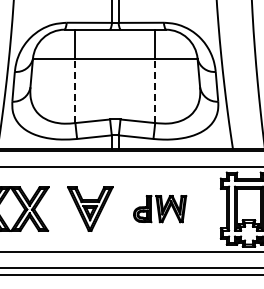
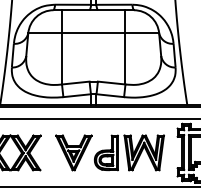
line: (75, 90) -> (62, 58), dashed -> solid
line: (155, 90) -> (125, 58), dashed -> solid
part: (159, 208) -> (128, 152), size x1.67

